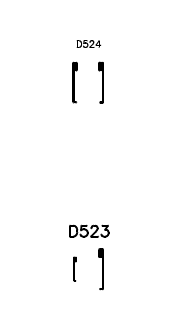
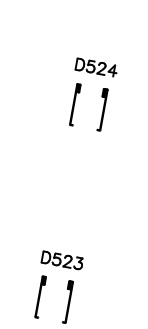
part: (88, 43) -> (96, 67), size x1.67
part: (74, 268) -> (40, 296), size x1.67

